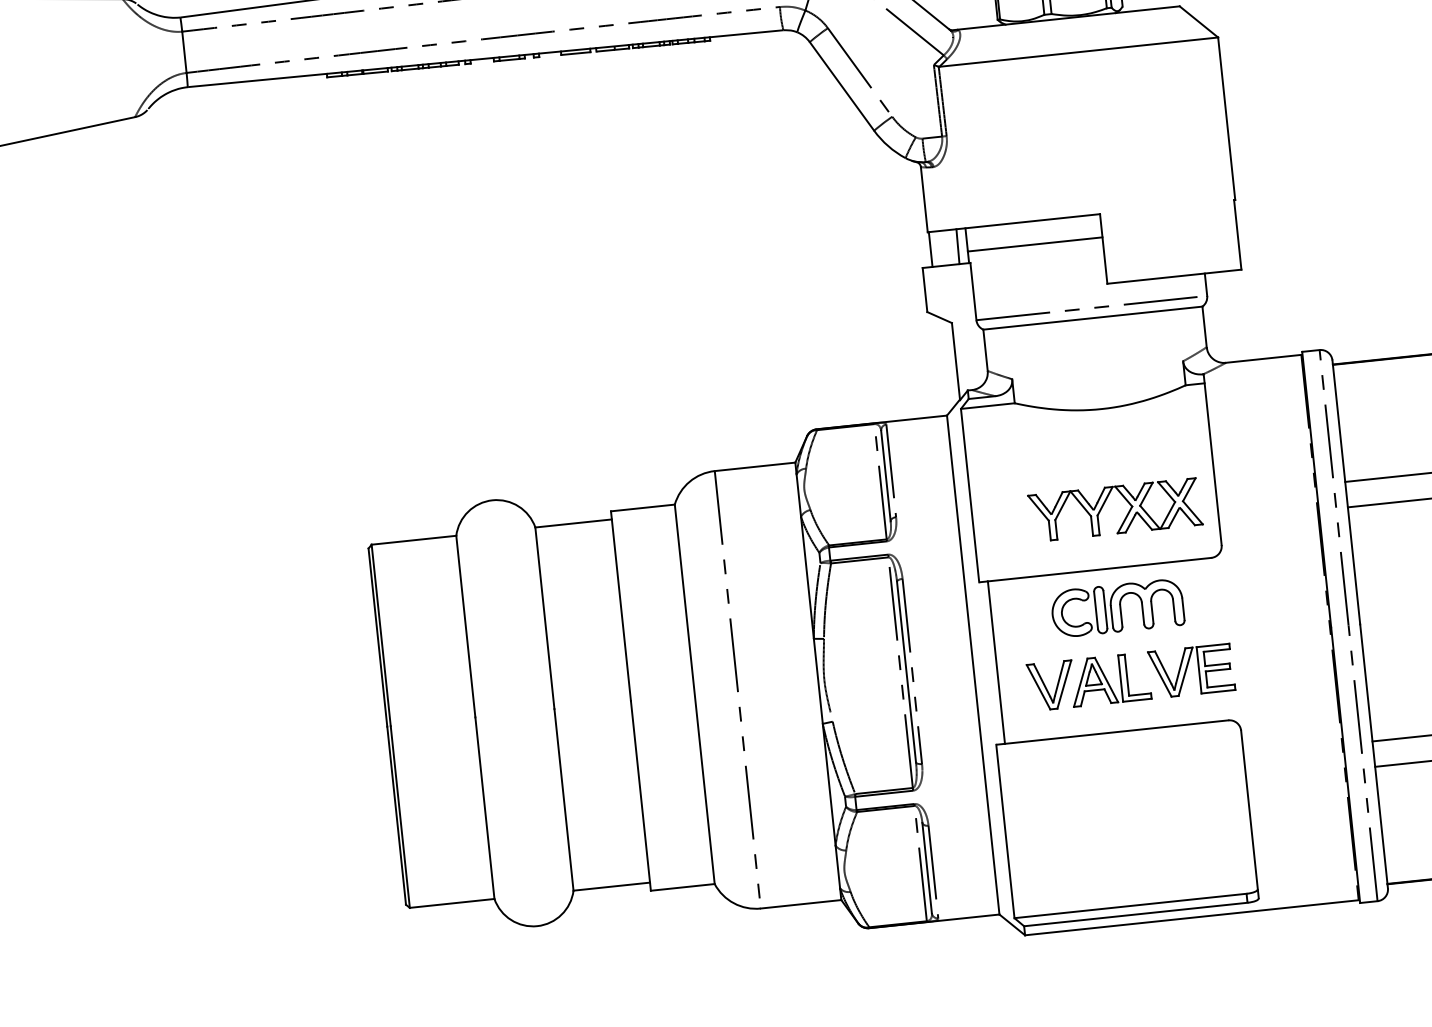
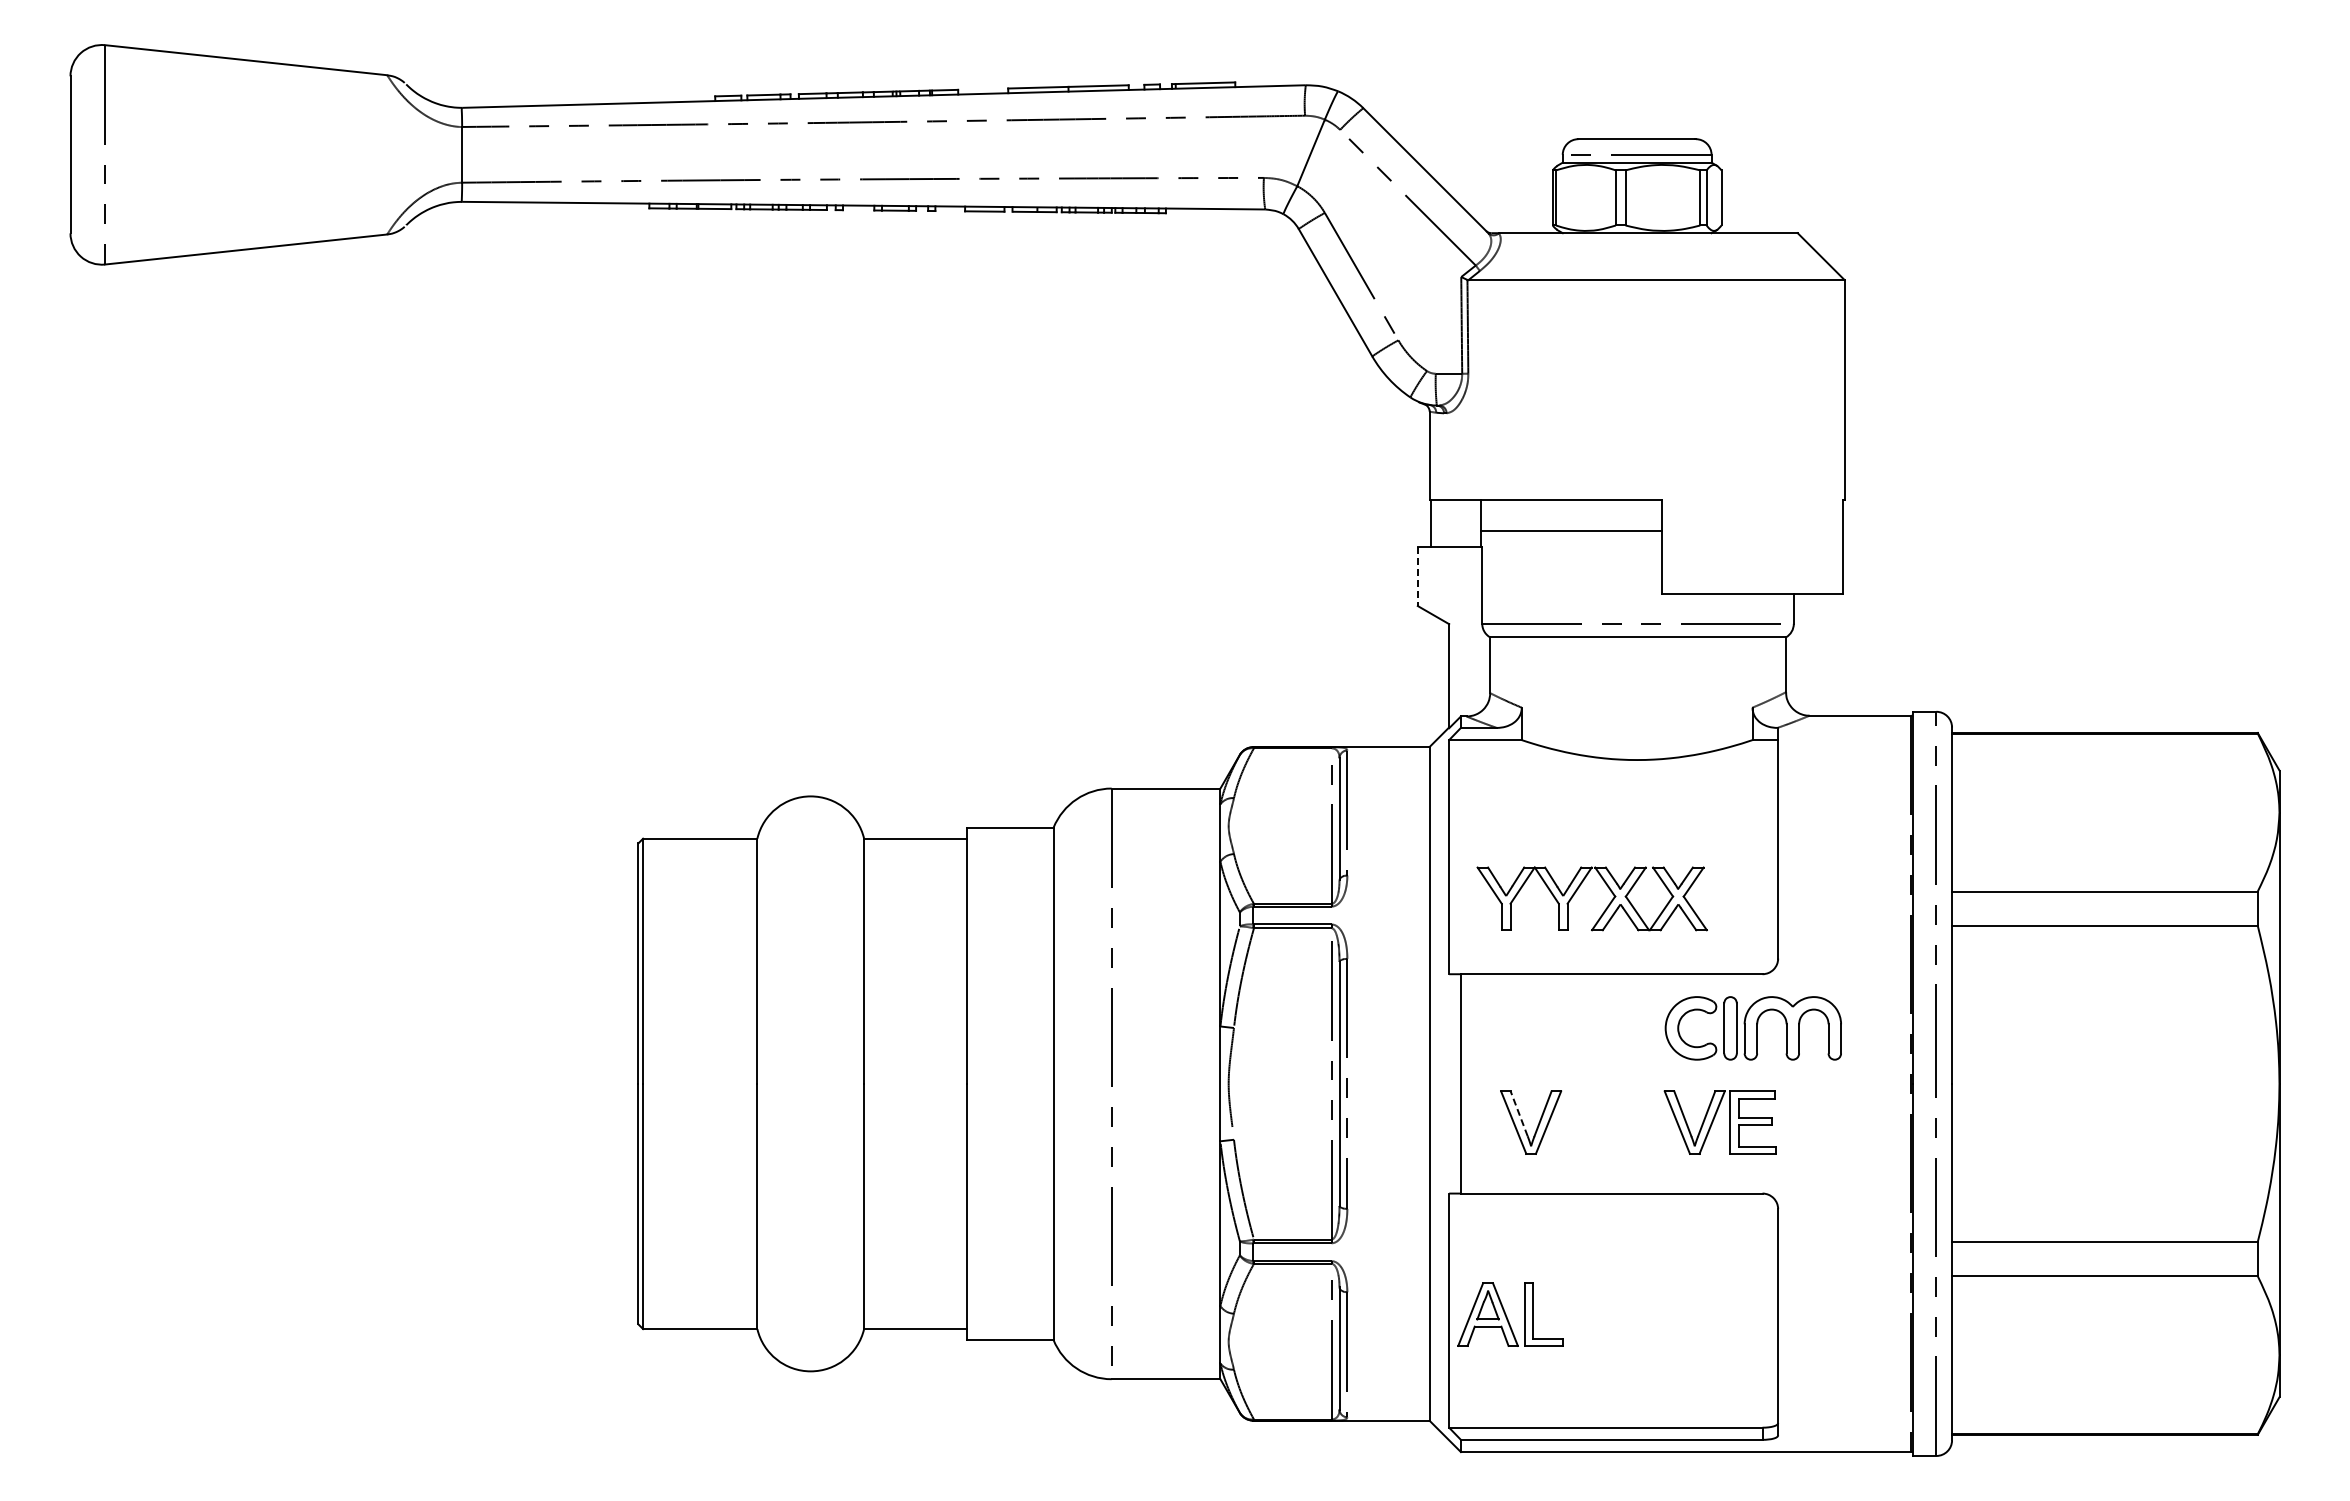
line: (957, 246) -> (1467, 522), removed
line: (924, 290) -> (1417, 576), solid -> dashed
part: (1104, 504) -> (1578, 889), moved
part: (1116, 608) -> (1752, 1028), moved
line: (1042, 679) -> (1519, 1113), solid -> dashed
part: (1110, 679) -> (1510, 1314), moved

